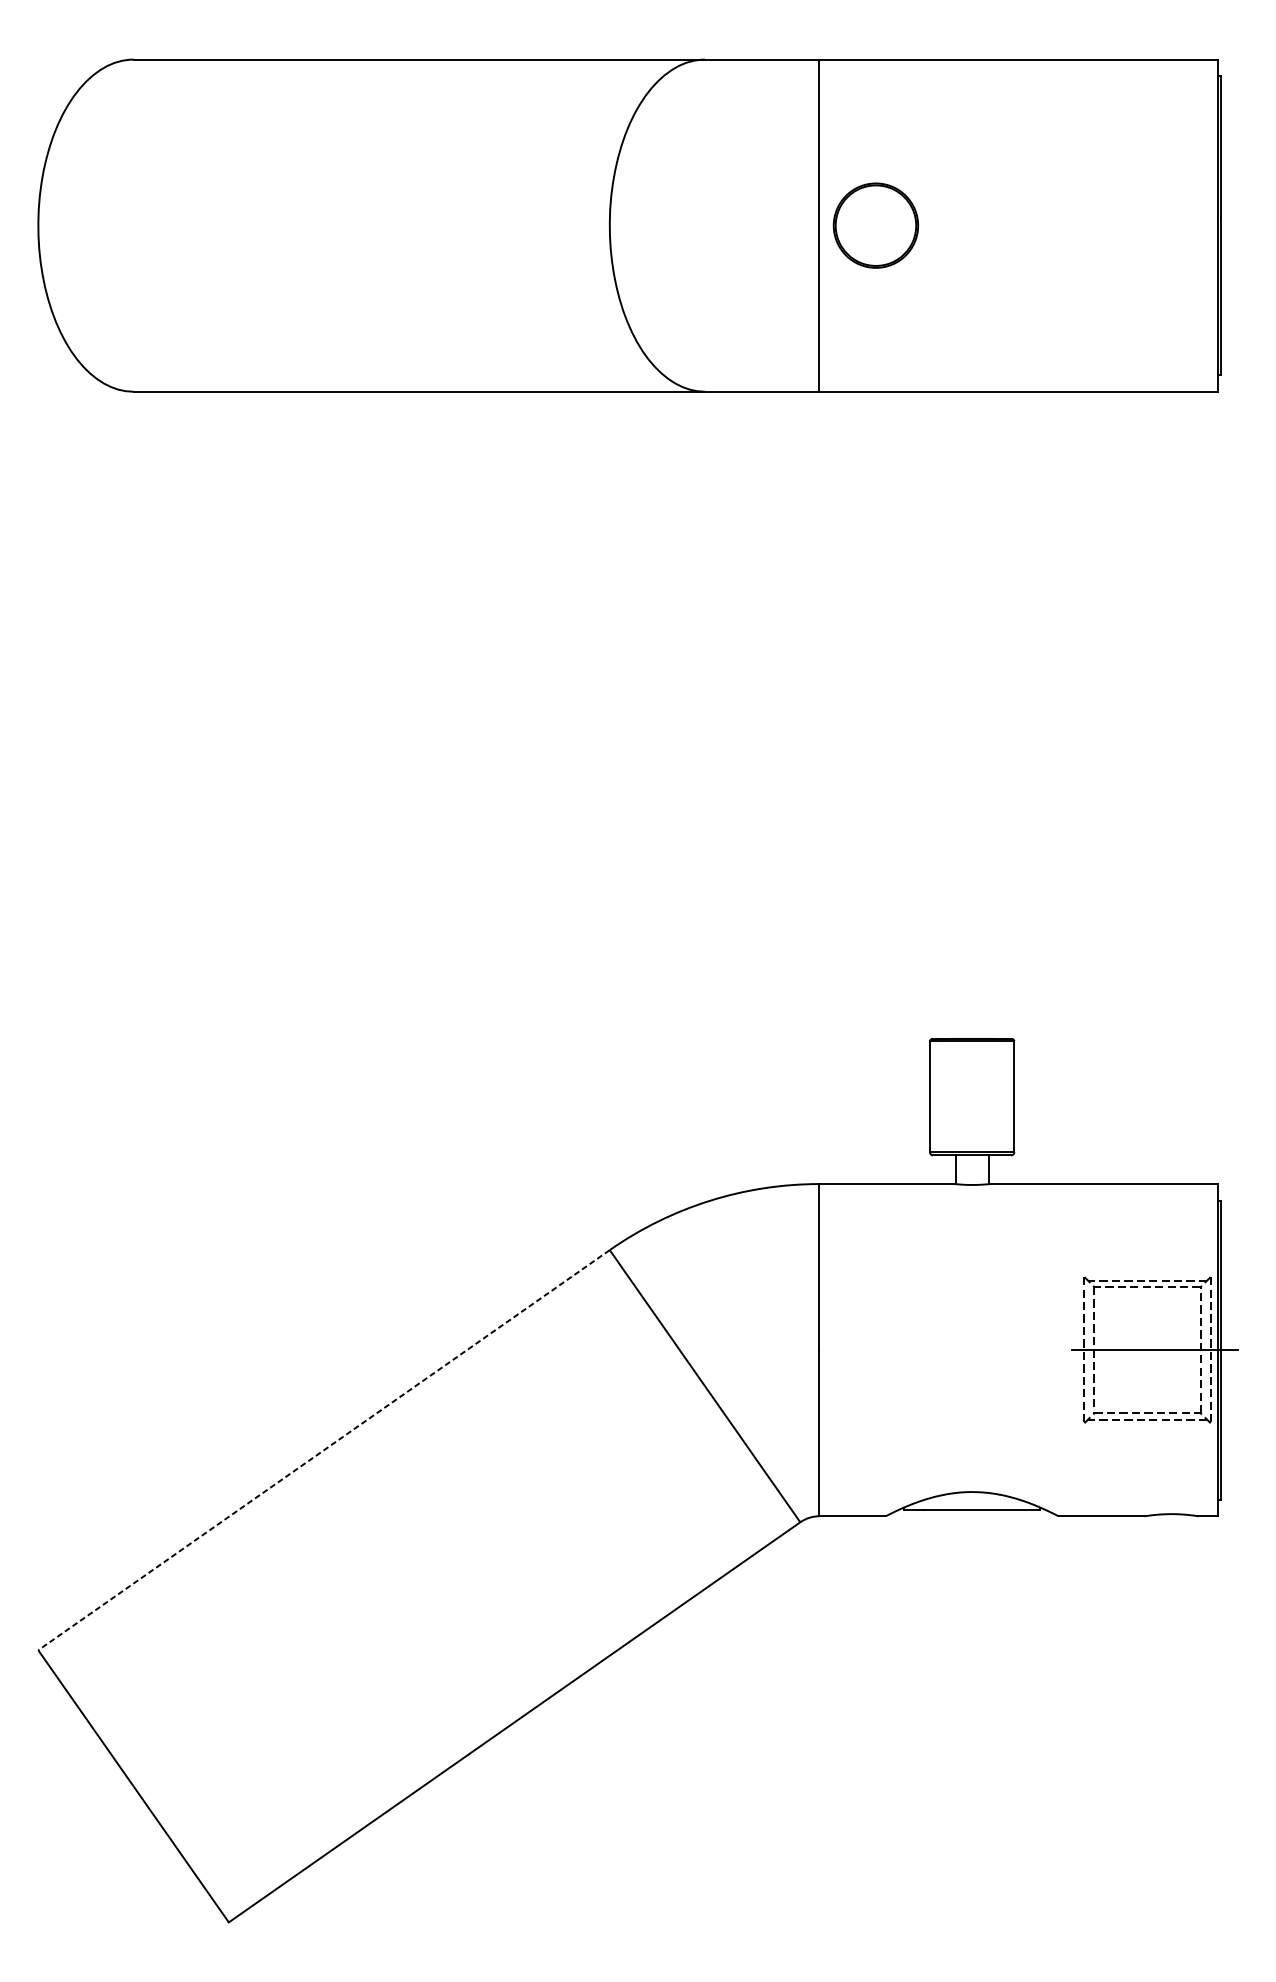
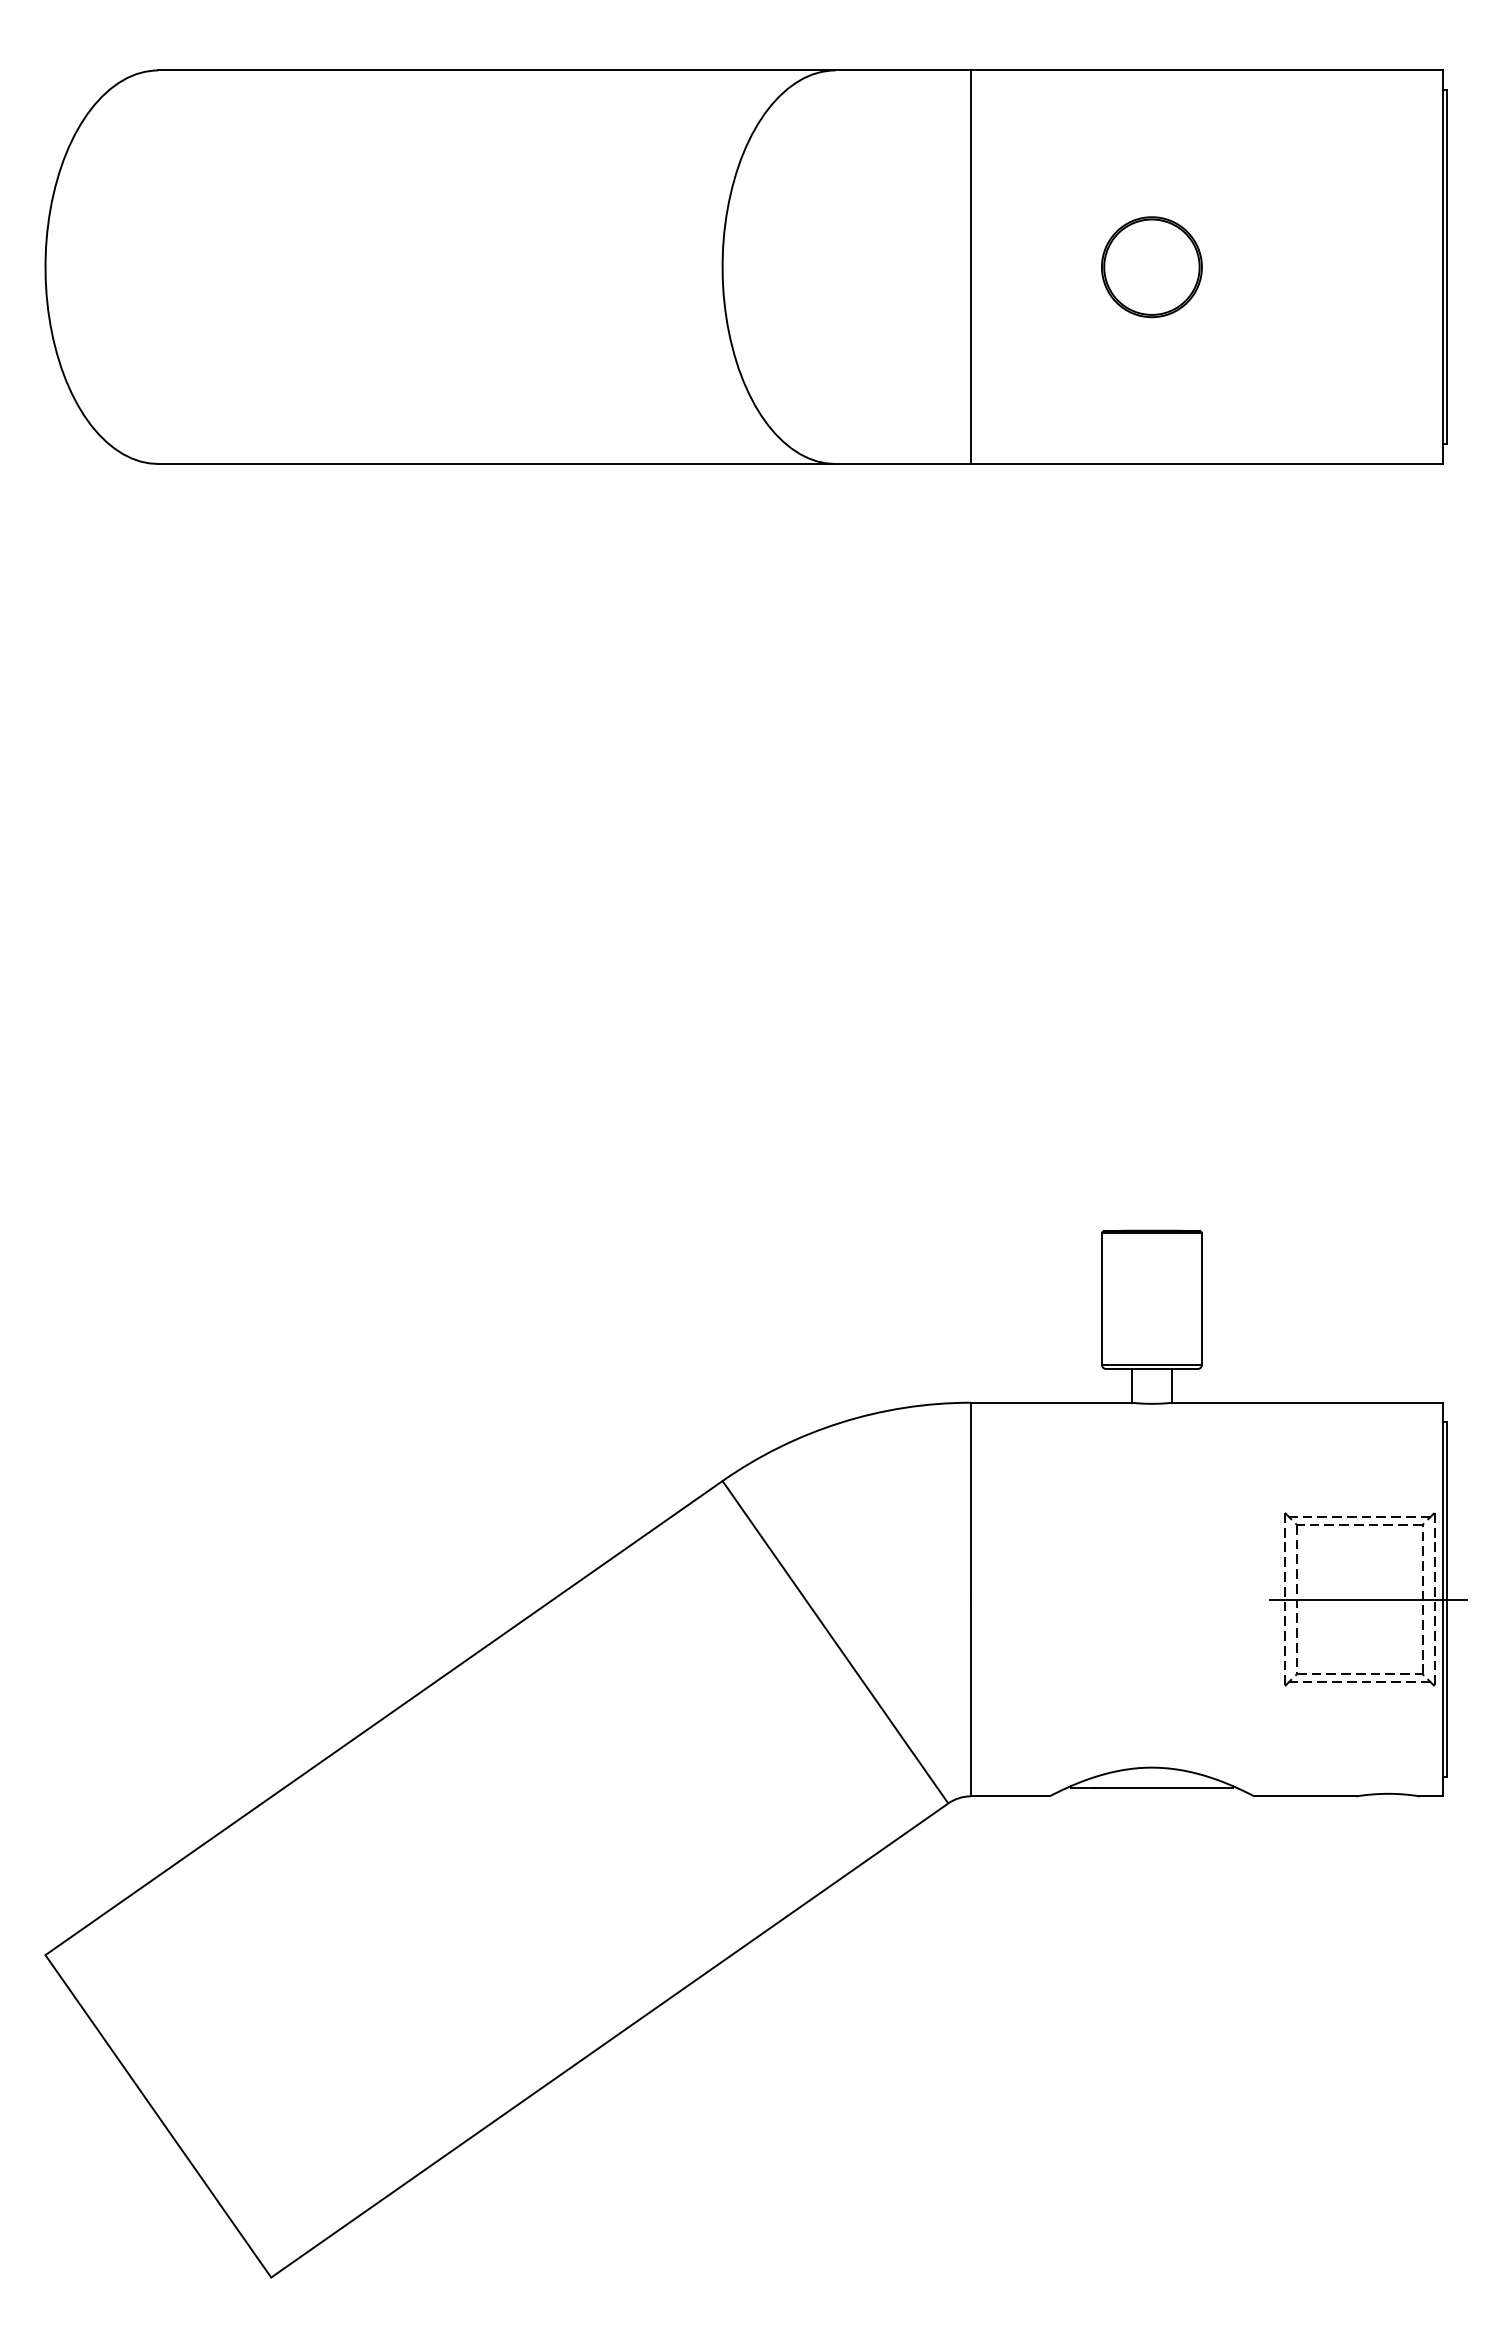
part: (875, 225) -> (1151, 267), moved
line: (323, 1450) -> (383, 1718), dashed -> solid

